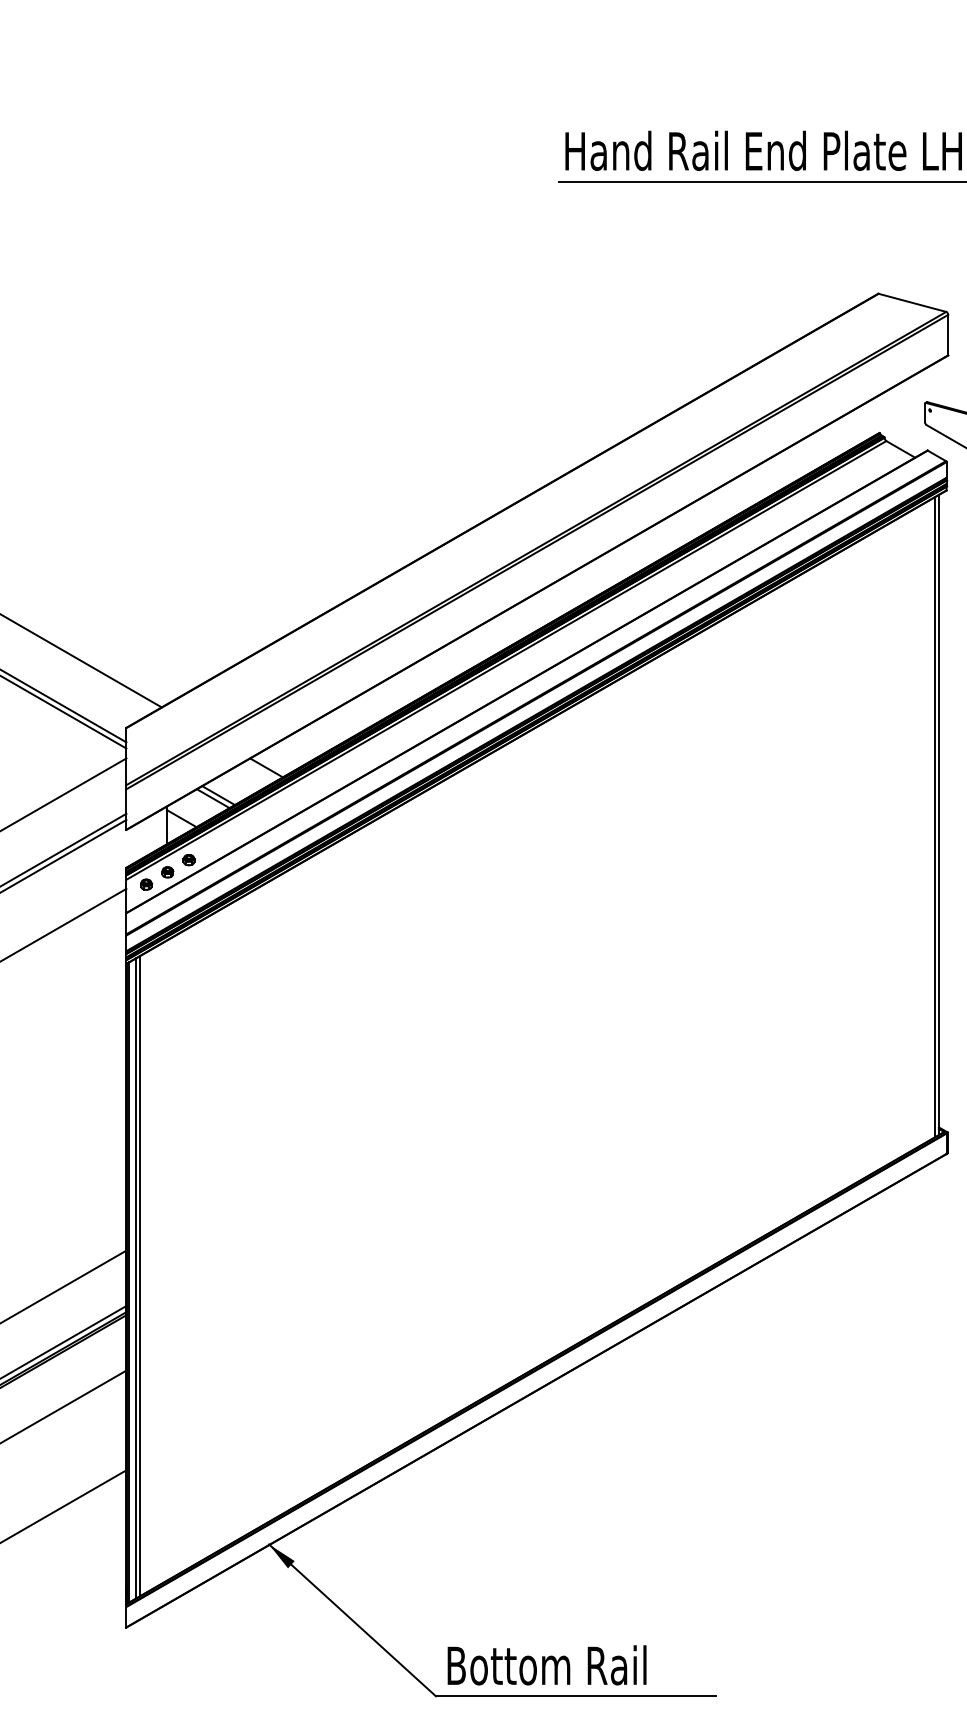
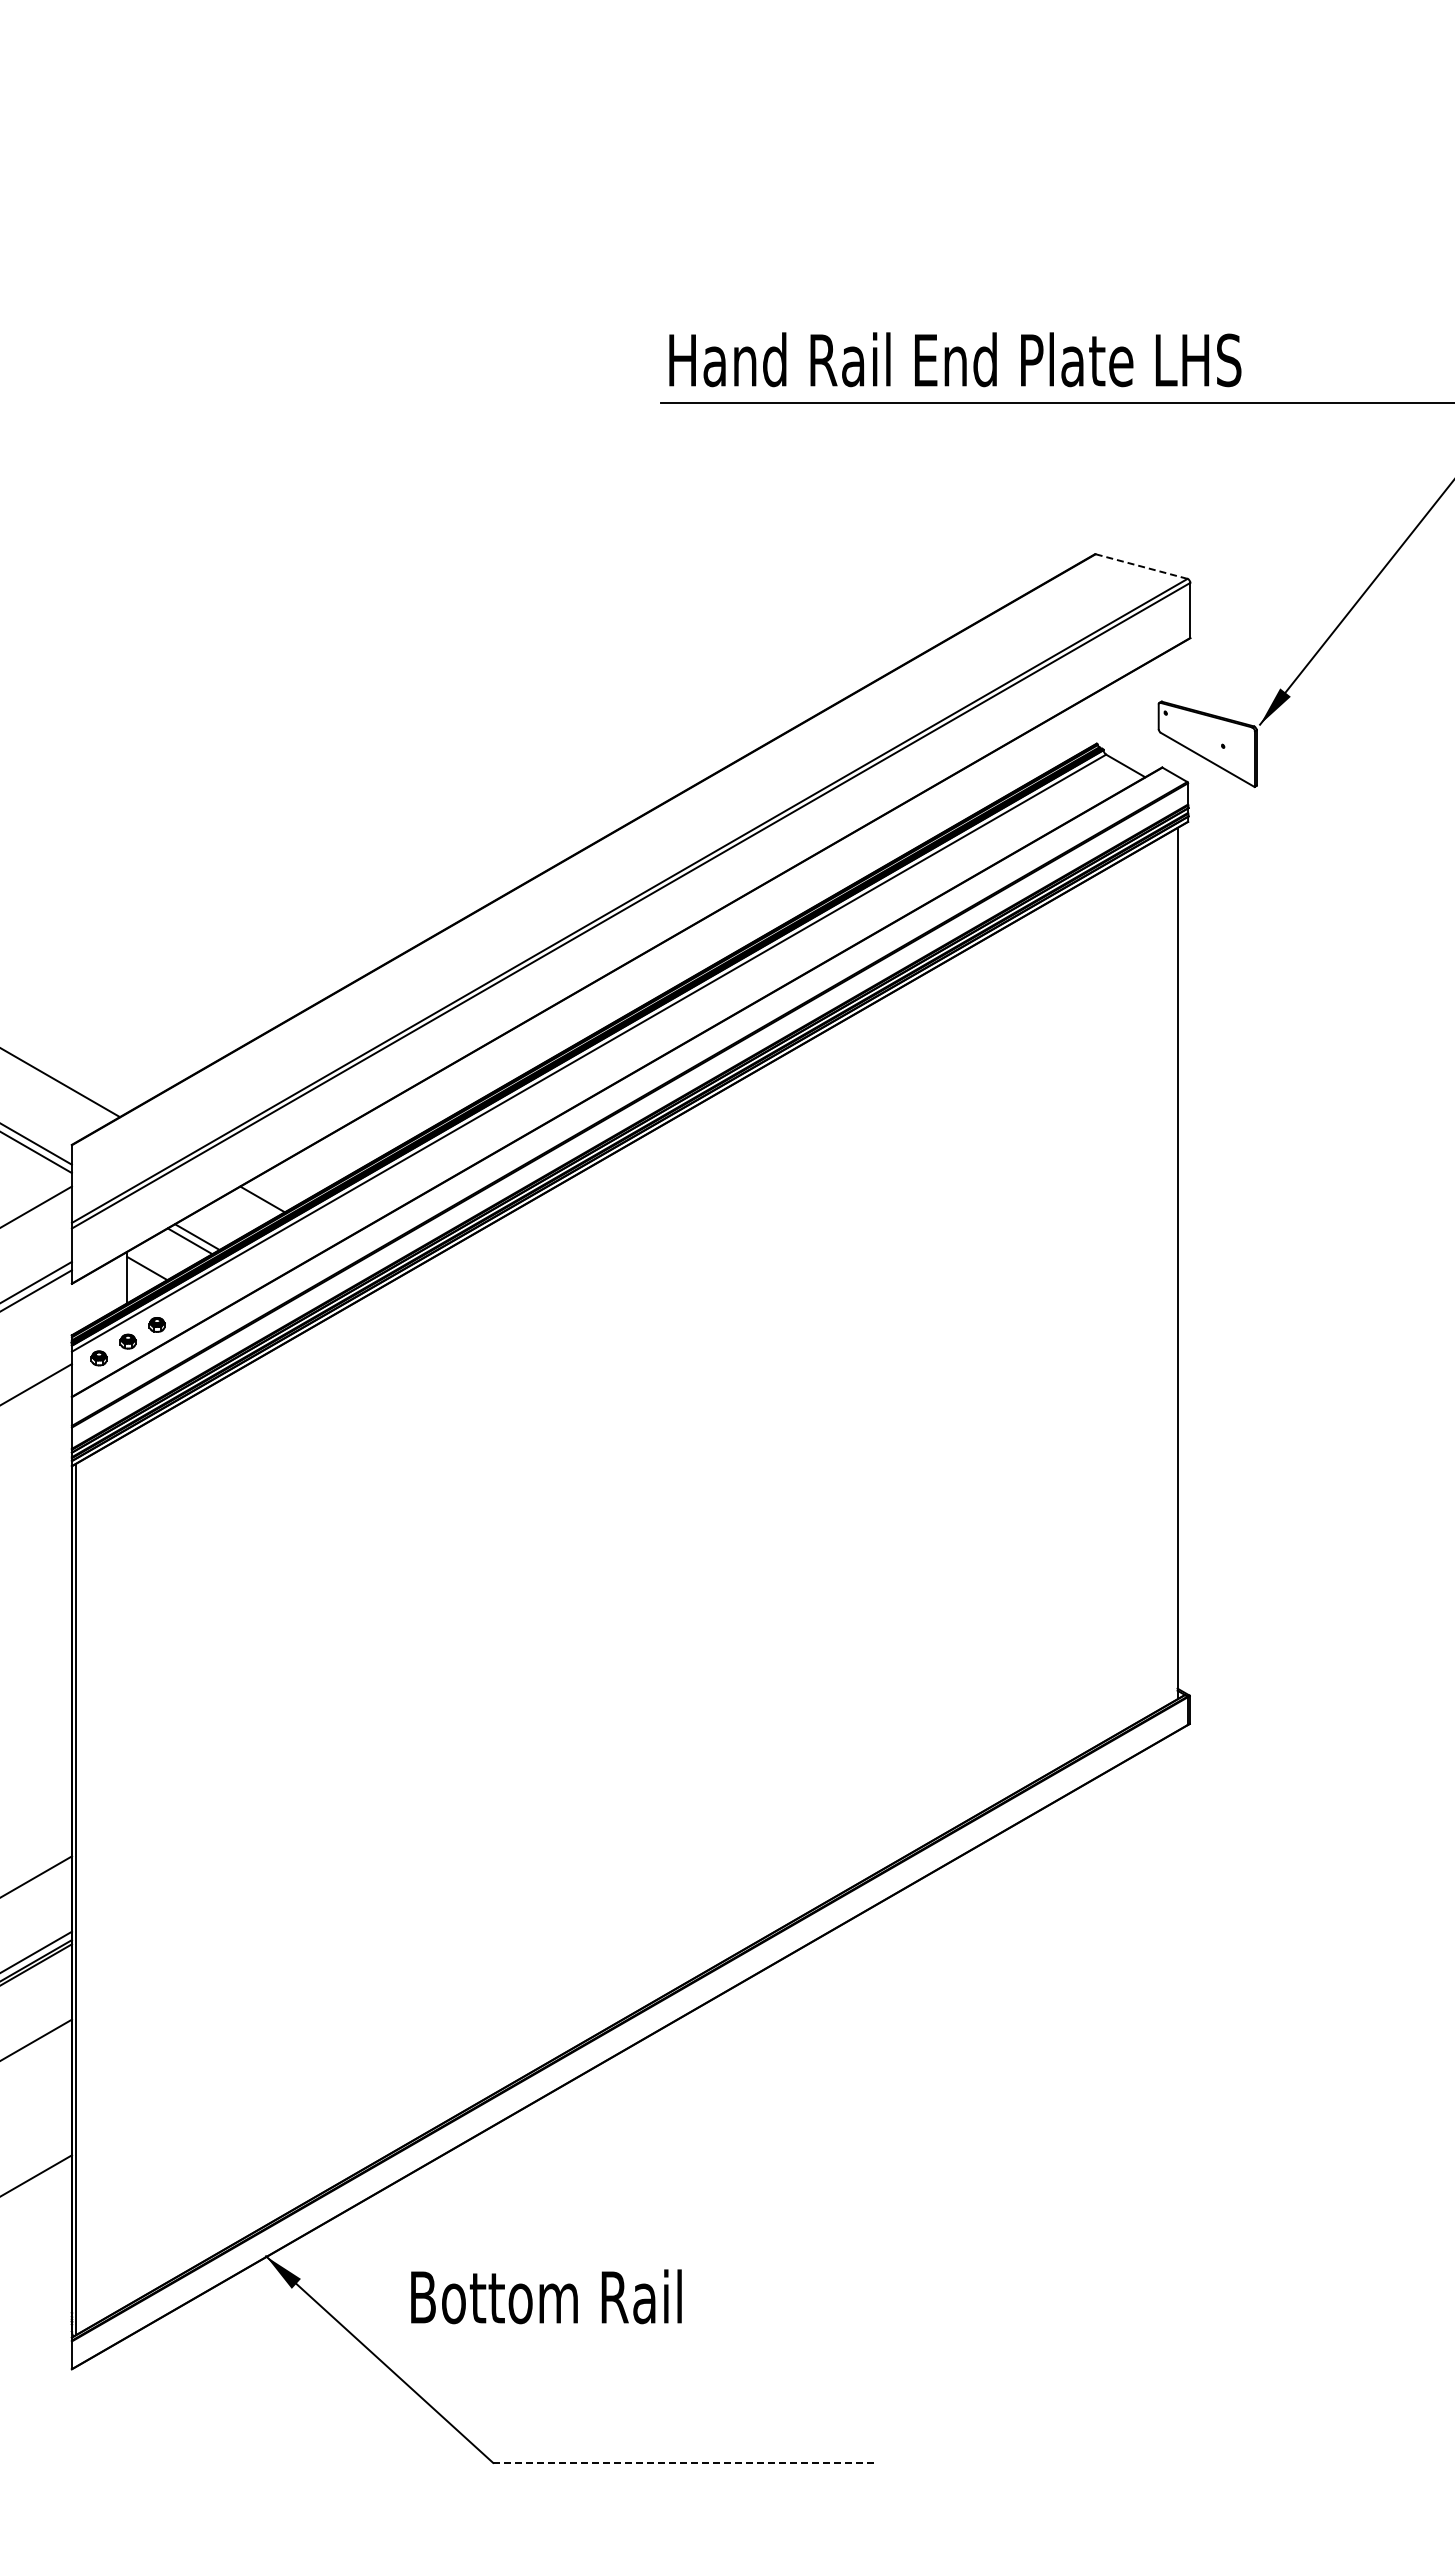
line: (912, 302) -> (1141, 566), solid -> dashed
line: (935, 817) -> (1172, 1266), removed
line: (140, 1275) -> (90, 1890), removed
line: (136, 1277) -> (85, 1893), removed
text: (547, 1665) -> (546, 2296), moved
line: (575, 1696) -> (683, 2462), solid -> dashed

